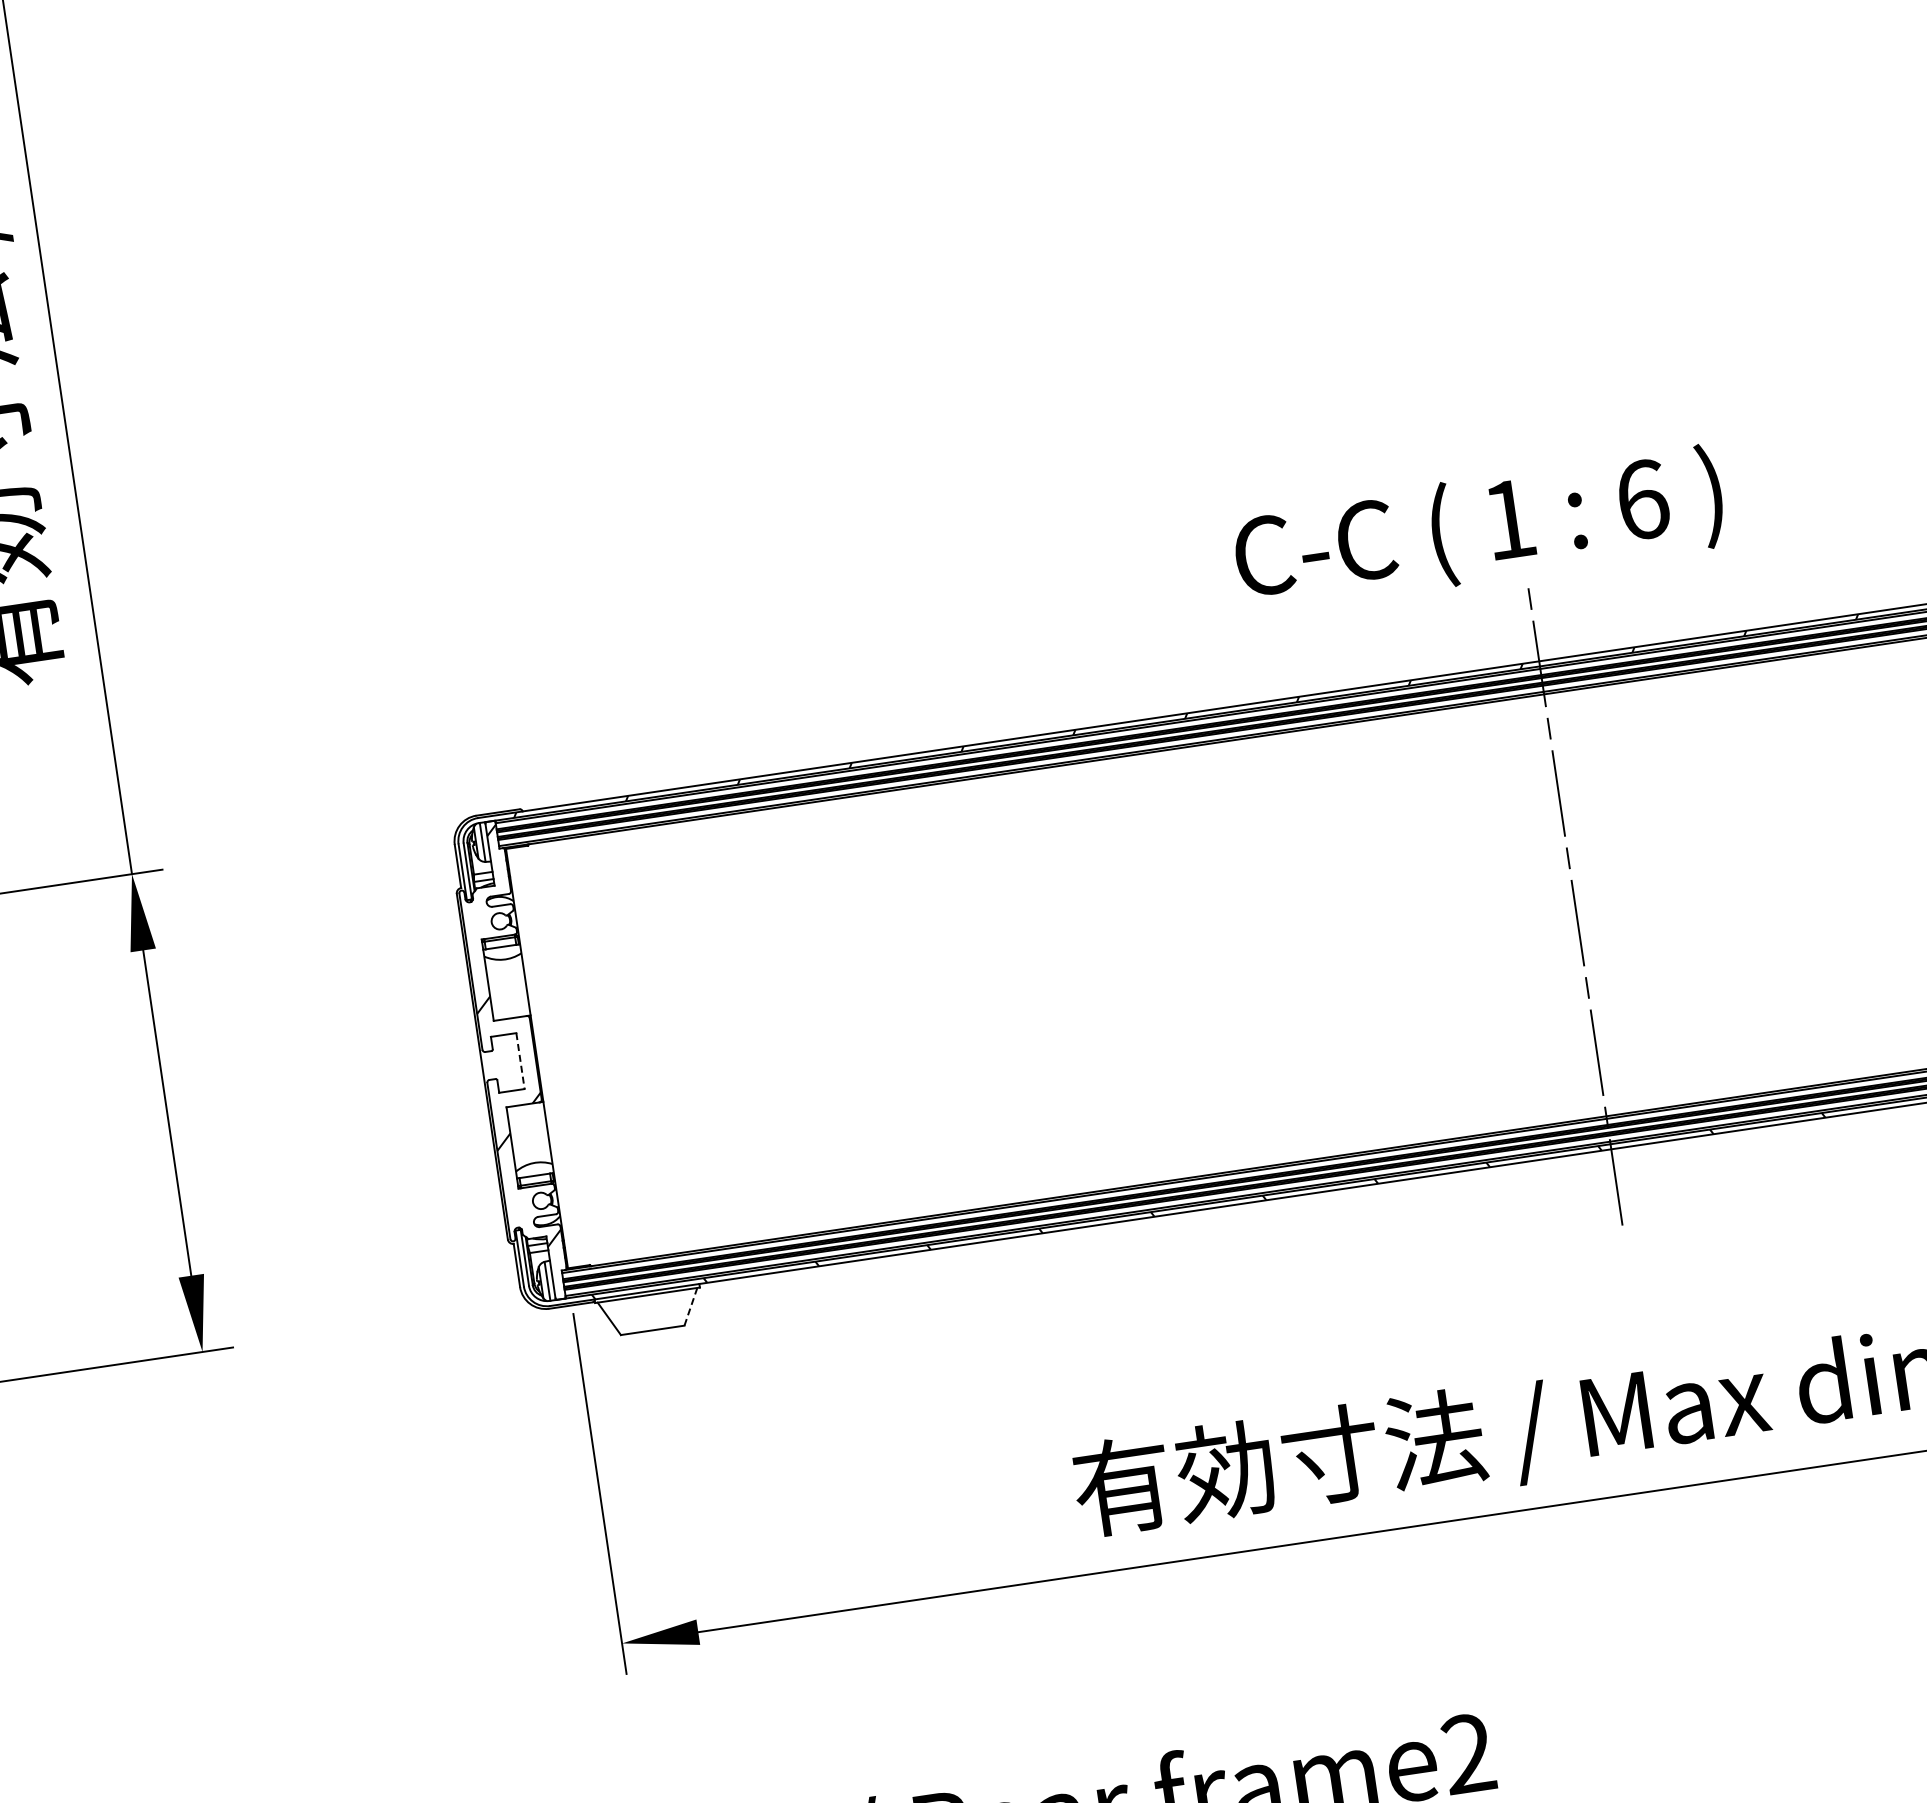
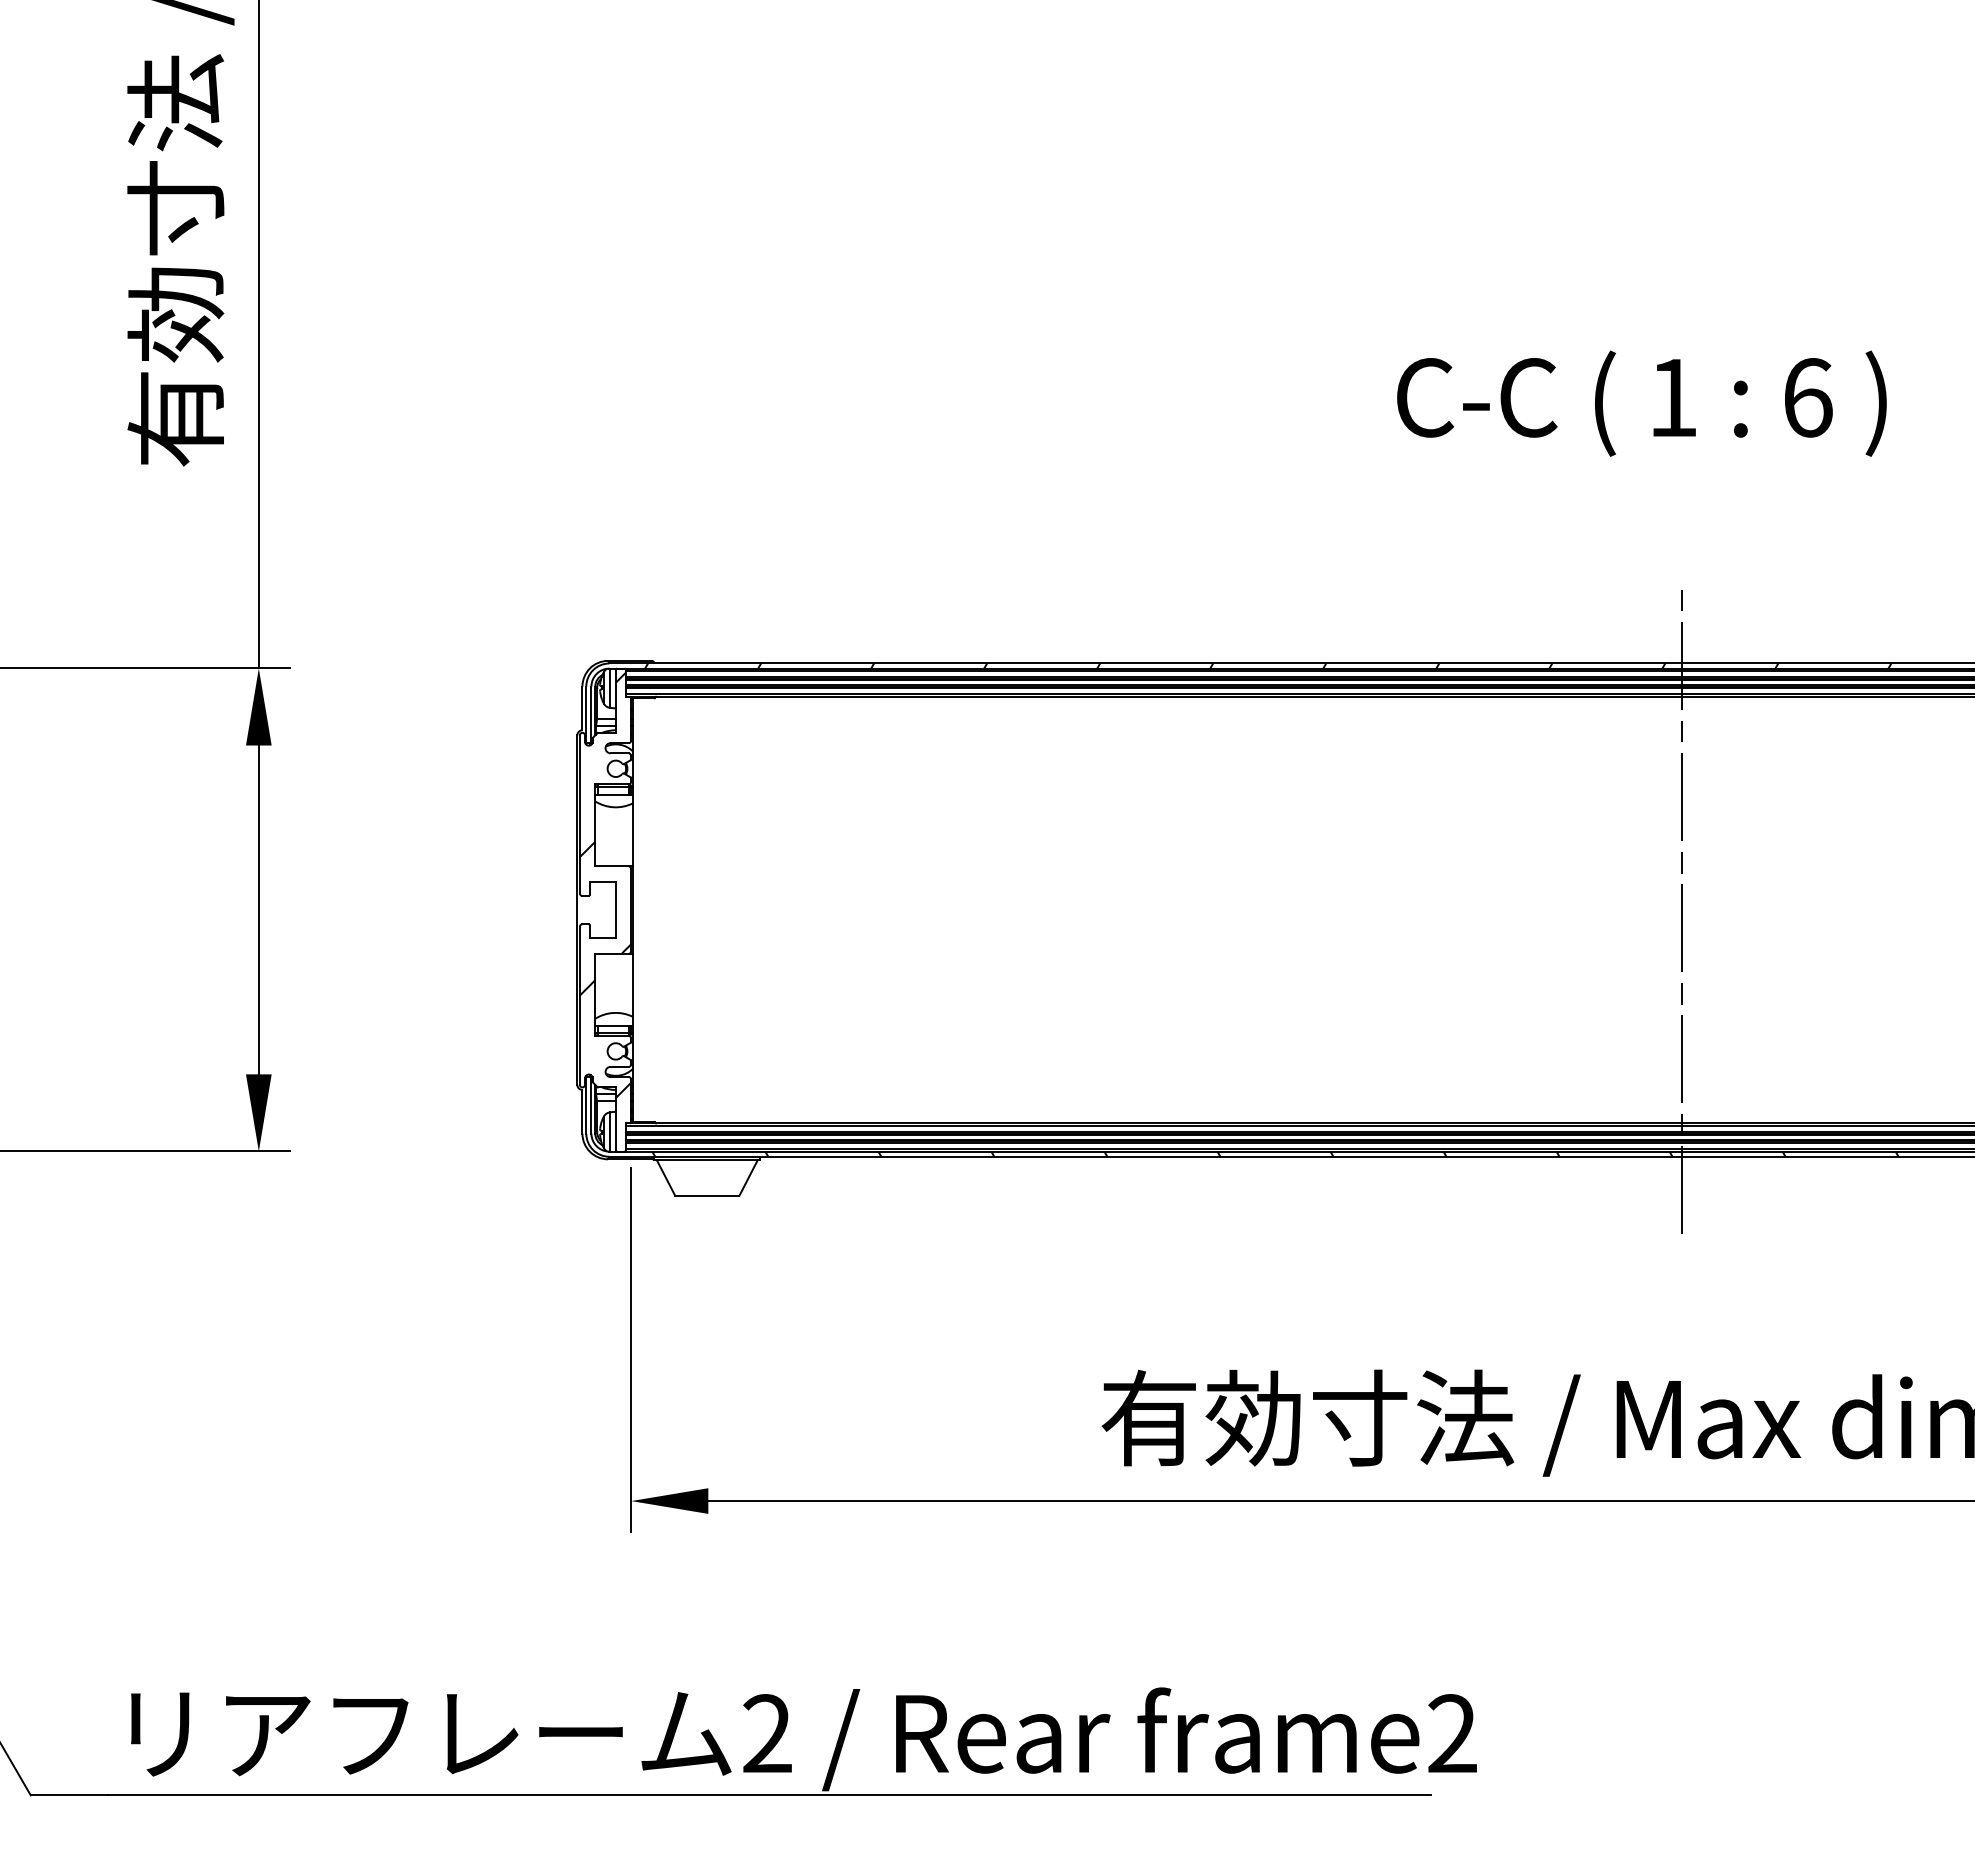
text: (1478, 529) -> (1641, 403), moved
line: (520, 1061) -> (615, 910), dashed -> solid
line: (690, 1307) -> (748, 1178), dashed -> solid

